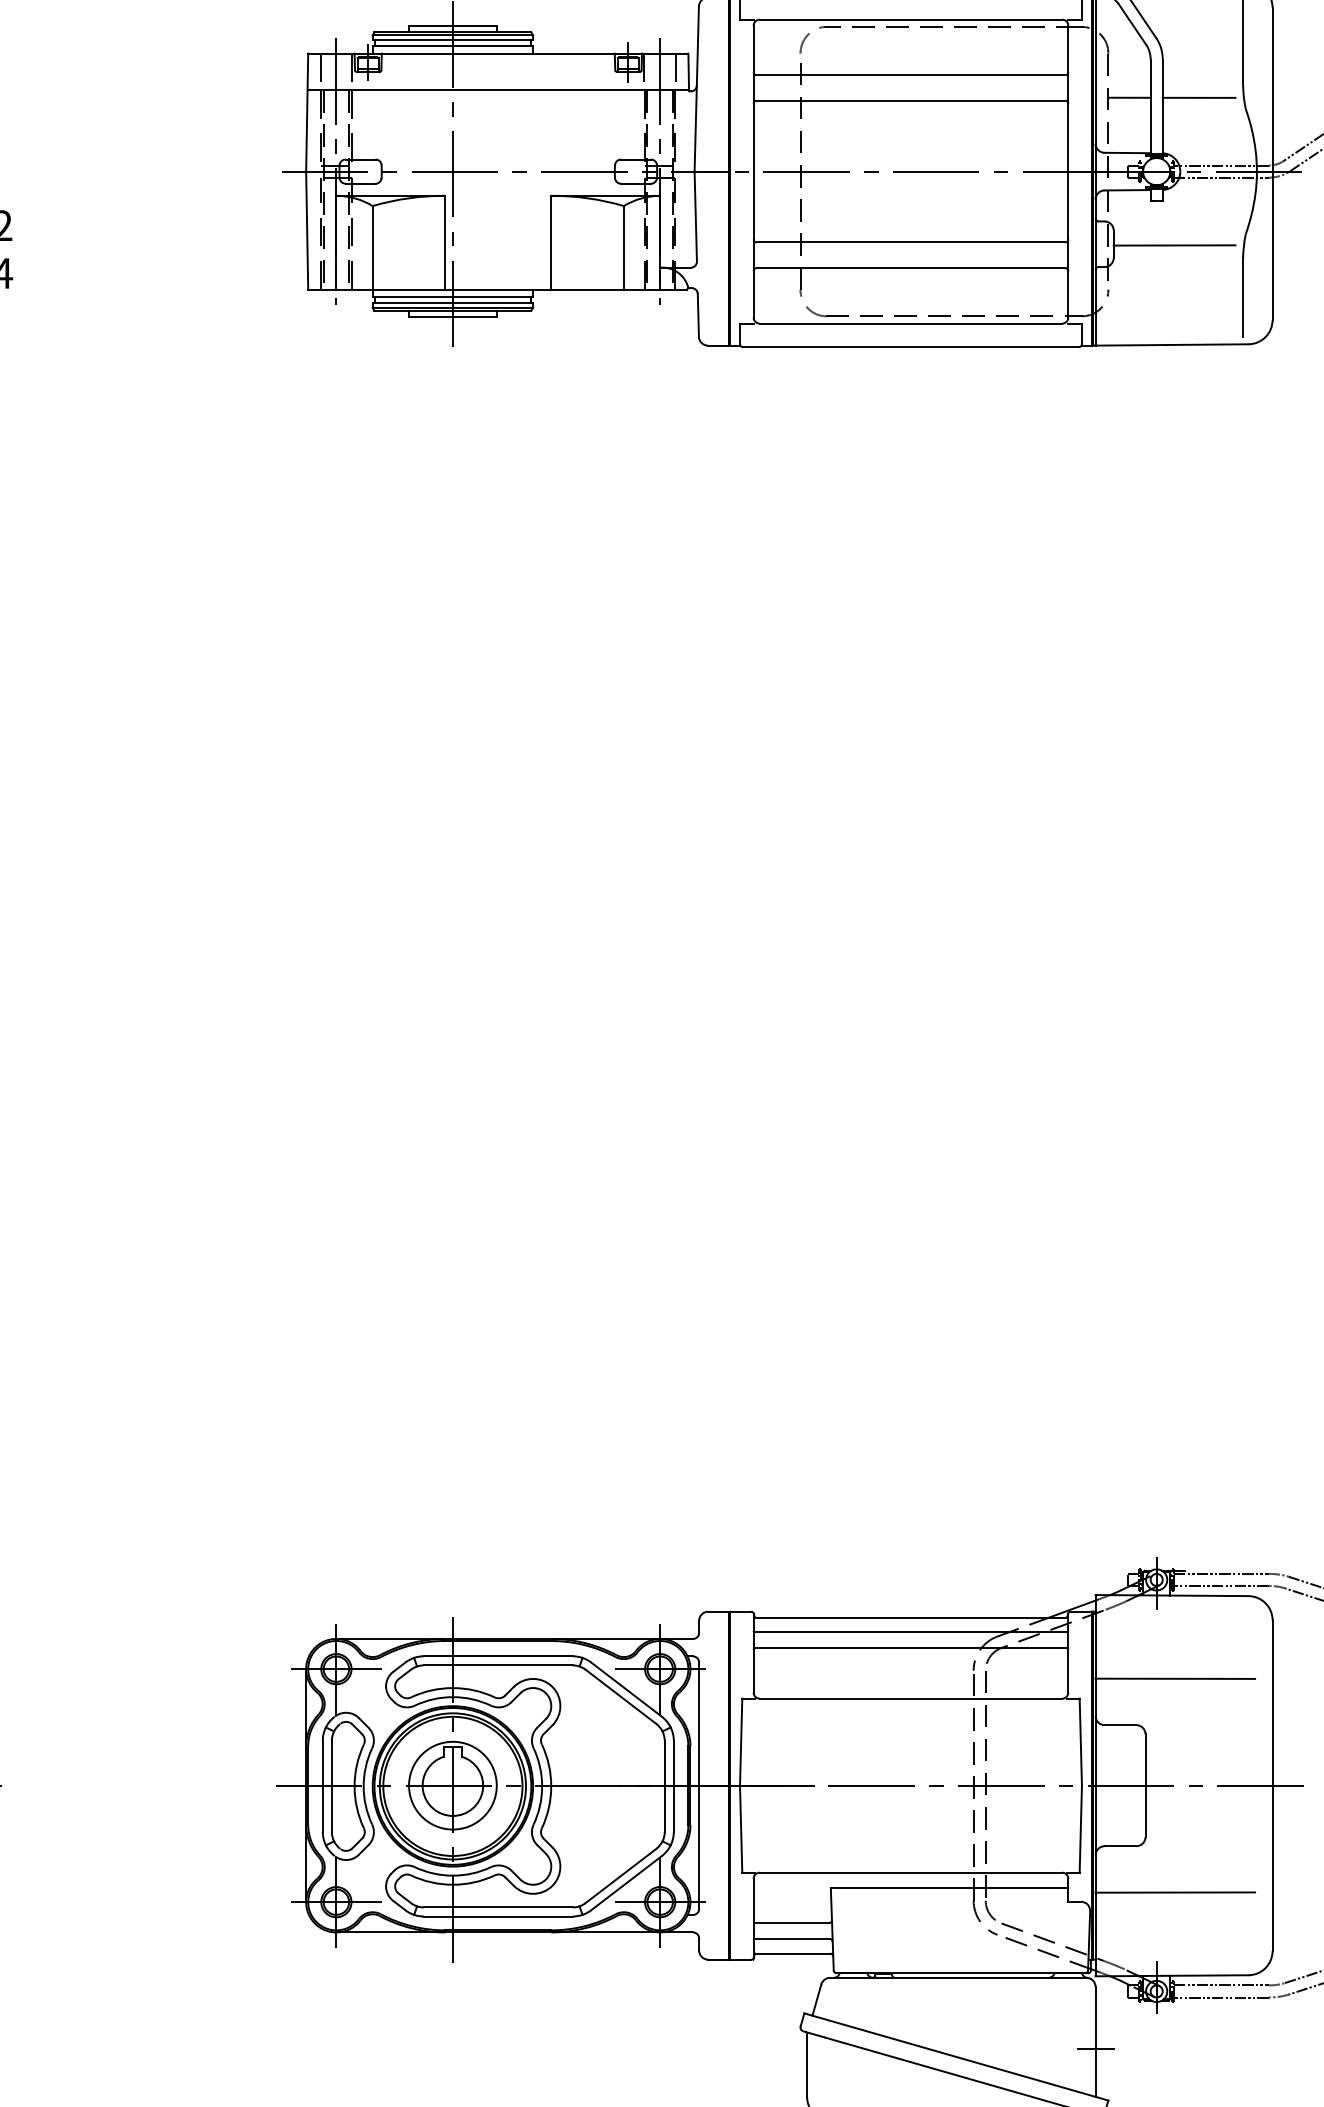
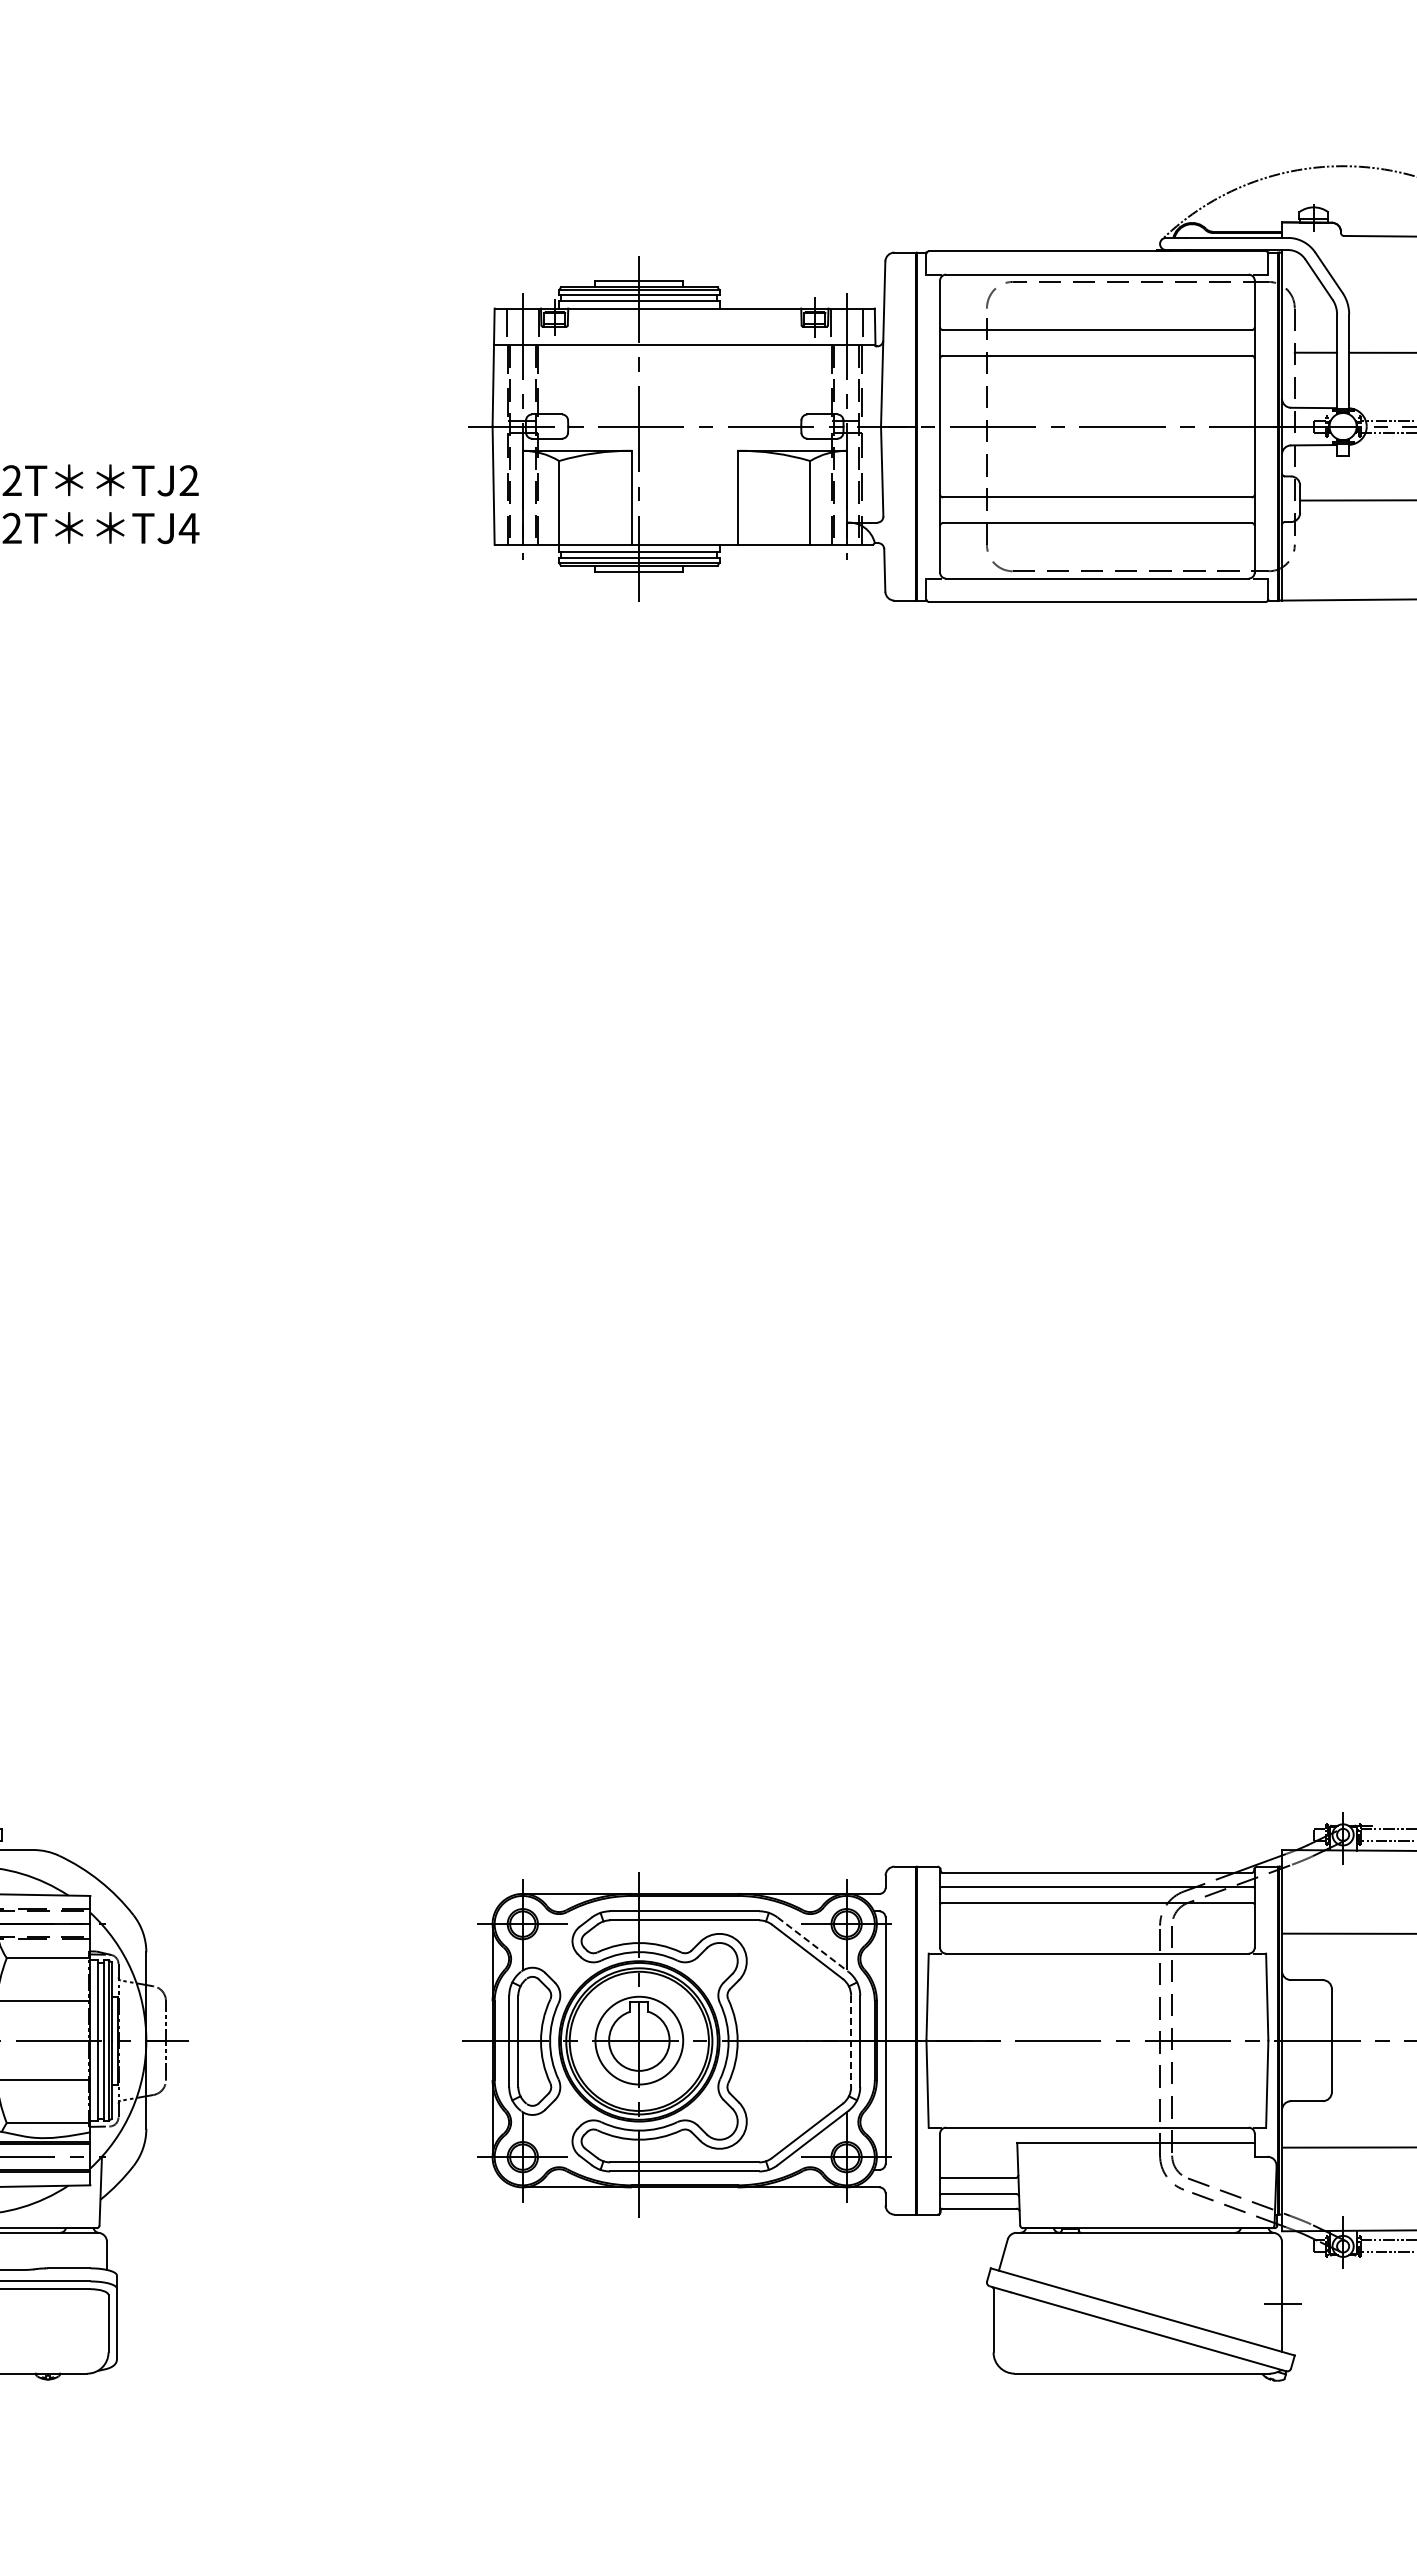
line: (627, 1689) -> (813, 1944), solid -> dashed
line: (665, 1786) -> (851, 2041), solid -> dashed

